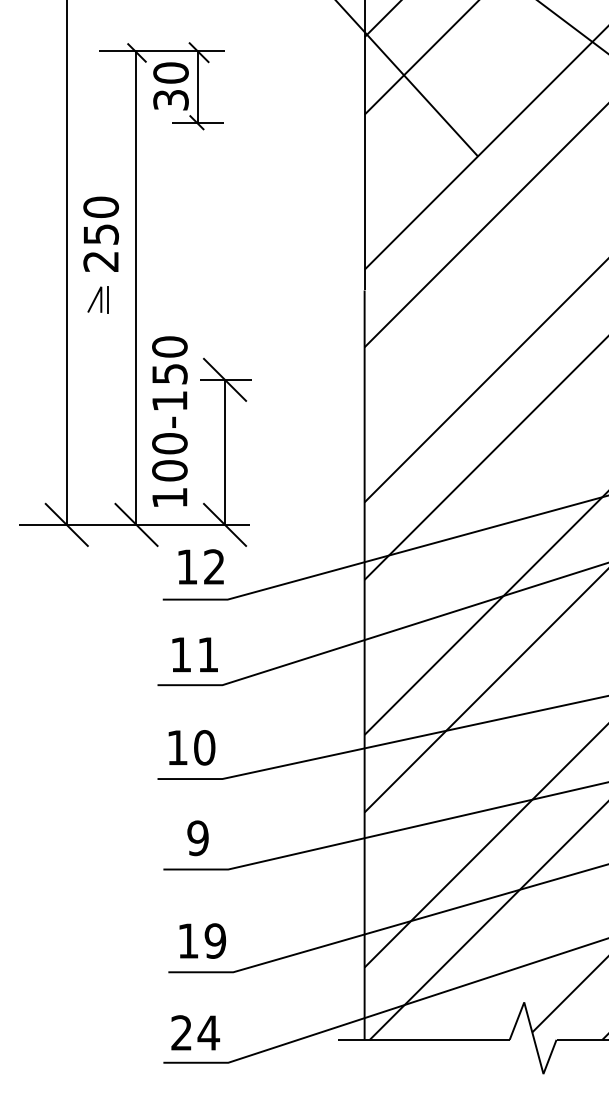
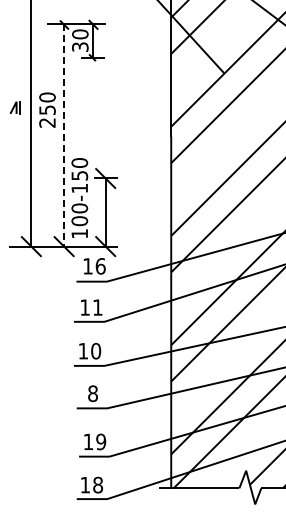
line: (135, 288) -> (63, 135), solid -> dashed
part: (96, 298) -> (14, 107), moved
text: (213, 567) -> (100, 266), 12 -> 16
text: (196, 837) -> (92, 393), 9 -> 8
text: (194, 1031) -> (91, 484), 24 -> 18

